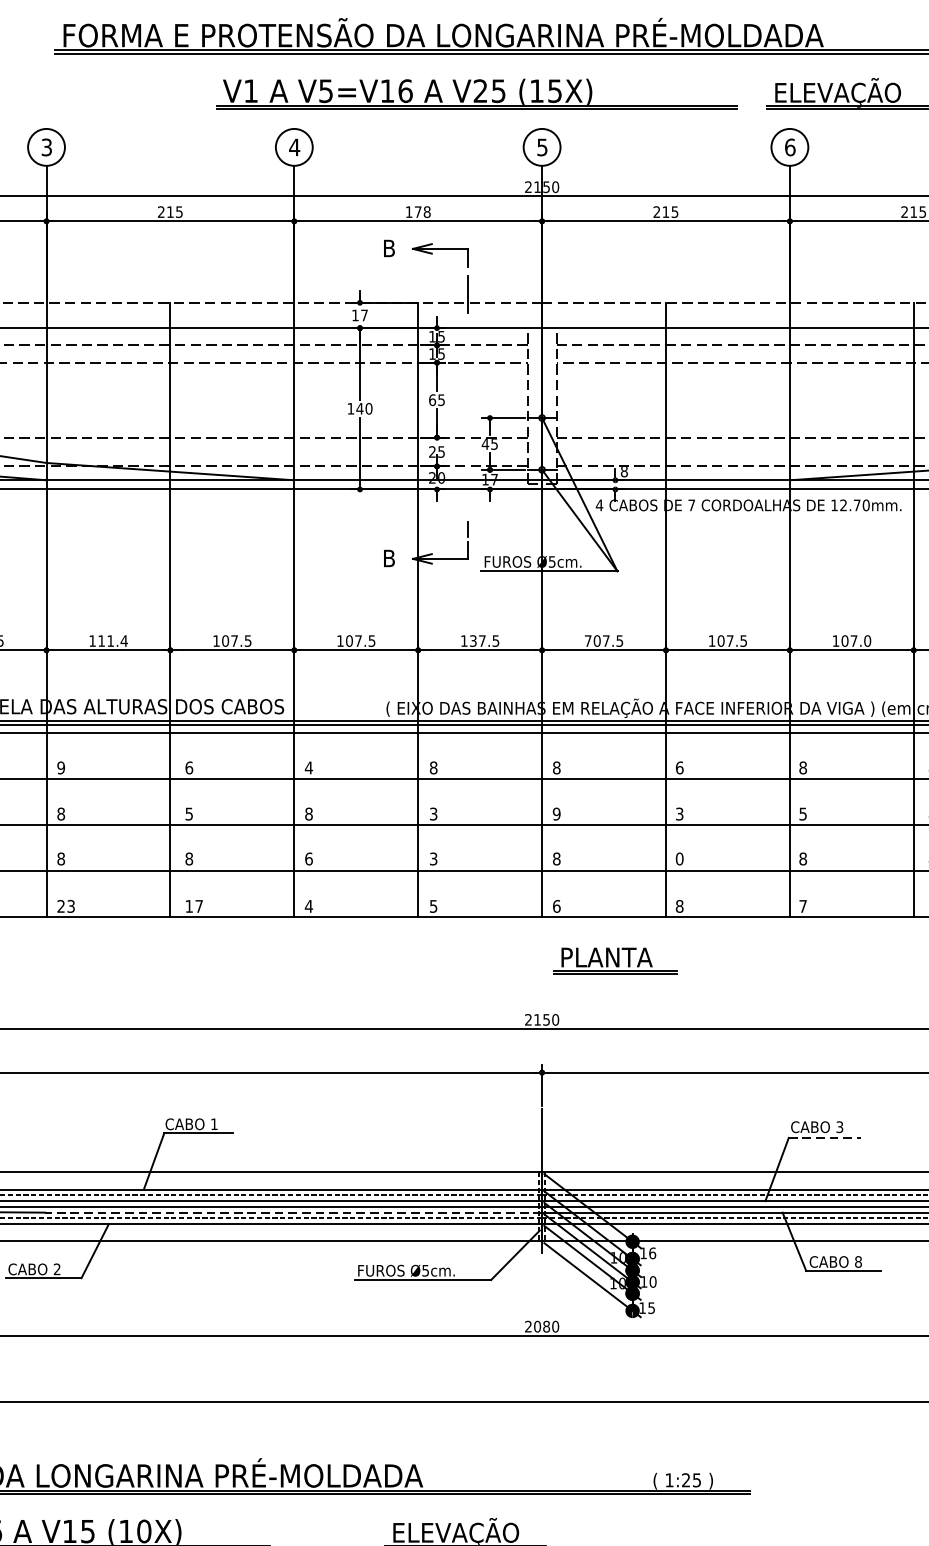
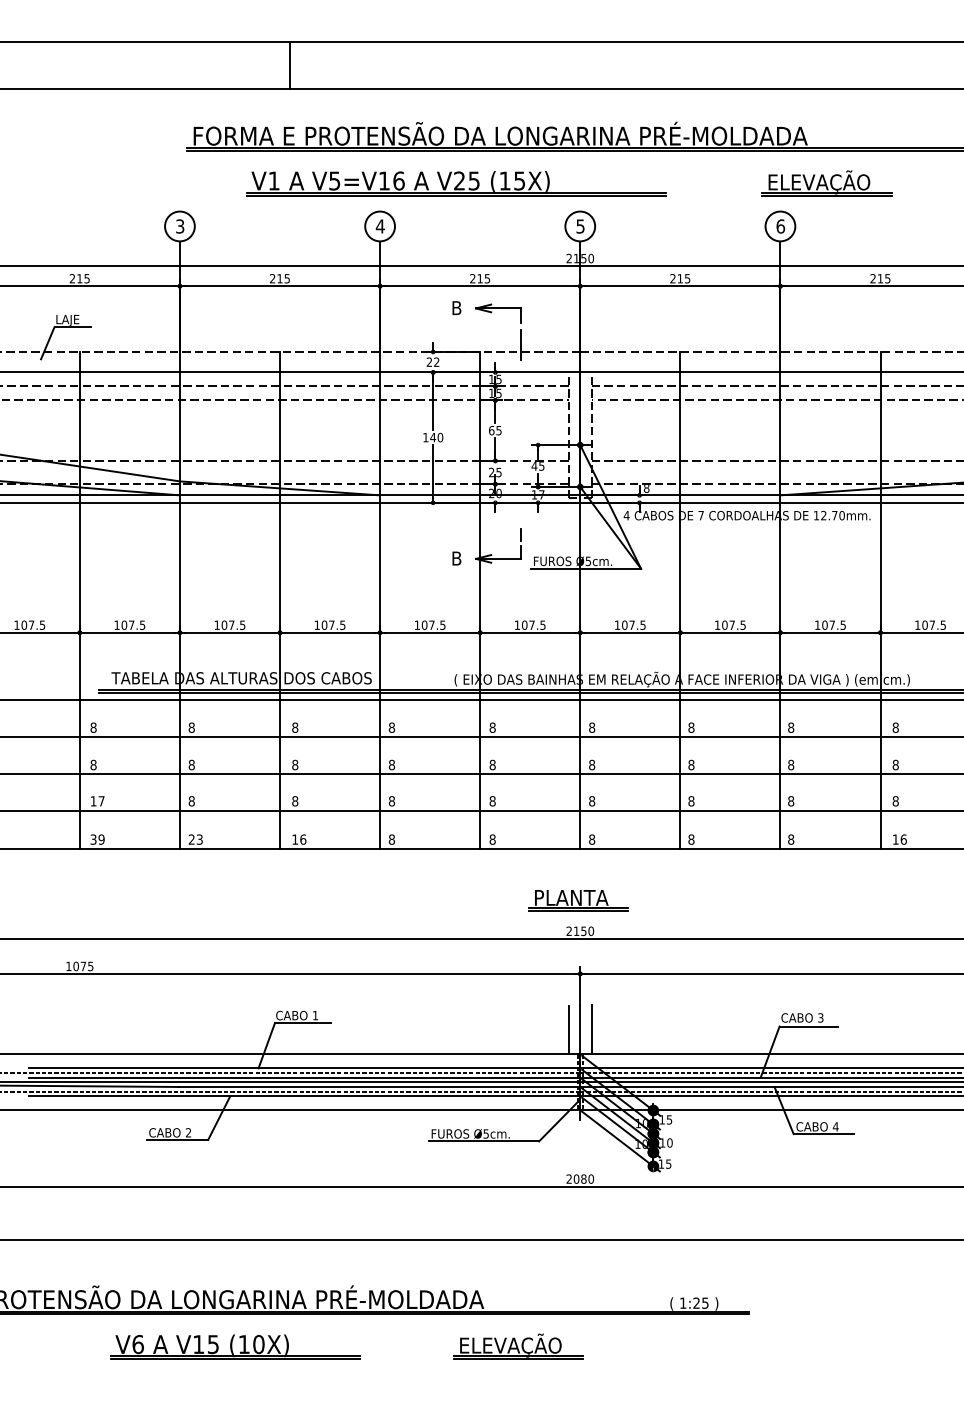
part: (476, 94) -> (456, 183), moved
text: (418, 211) -> (480, 278), 178 -> 215
text: (359, 314) -> (432, 361), 17 -> 22
text: (112, 640) -> (233, 624), 111.4 -> 107.5
text: (473, 640) -> (524, 624), 137.5 -> 107.5
text: (588, 640) -> (617, 624), 707.5 -> 107.5
text: (867, 640) -> (843, 624), 107.0 -> 107.5
text: (60, 767) -> (191, 727), 9 -> 8
text: (189, 767) -> (295, 727), 6 -> 8
text: (308, 767) -> (391, 727), 4 -> 8
text: (679, 767) -> (691, 727), 6 -> 8
text: (189, 813) -> (295, 764), 5 -> 8
text: (433, 813) -> (492, 764), 3 -> 8
text: (679, 813) -> (691, 764), 3 -> 8
text: (803, 813) -> (791, 764), 5 -> 8
text: (557, 814) -> (592, 765), 9 -> 8
text: (308, 859) -> (391, 801), 6 -> 8
text: (433, 859) -> (492, 801), 3 -> 8
text: (679, 859) -> (691, 801), 0 -> 8
text: (199, 906) -> (303, 839), 17 -> 16
text: (308, 906) -> (391, 839), 4 -> 8
text: (433, 906) -> (492, 839), 5 -> 8
text: (557, 906) -> (592, 839), 6 -> 8
text: (803, 906) -> (791, 839), 7 -> 8
part: (615, 960) -> (578, 900), moved
line: (825, 1137) -> (809, 1026), dashed -> solid
line: (556, 1141) -> (591, 1029), added
line: (527, 1142) -> (568, 1030), added
line: (293, 1212) -> (379, 1086), dashed -> solid
text: (652, 1252) -> (669, 1119), 16 -> 15
text: (858, 1261) -> (835, 1126), 8 -> 4

